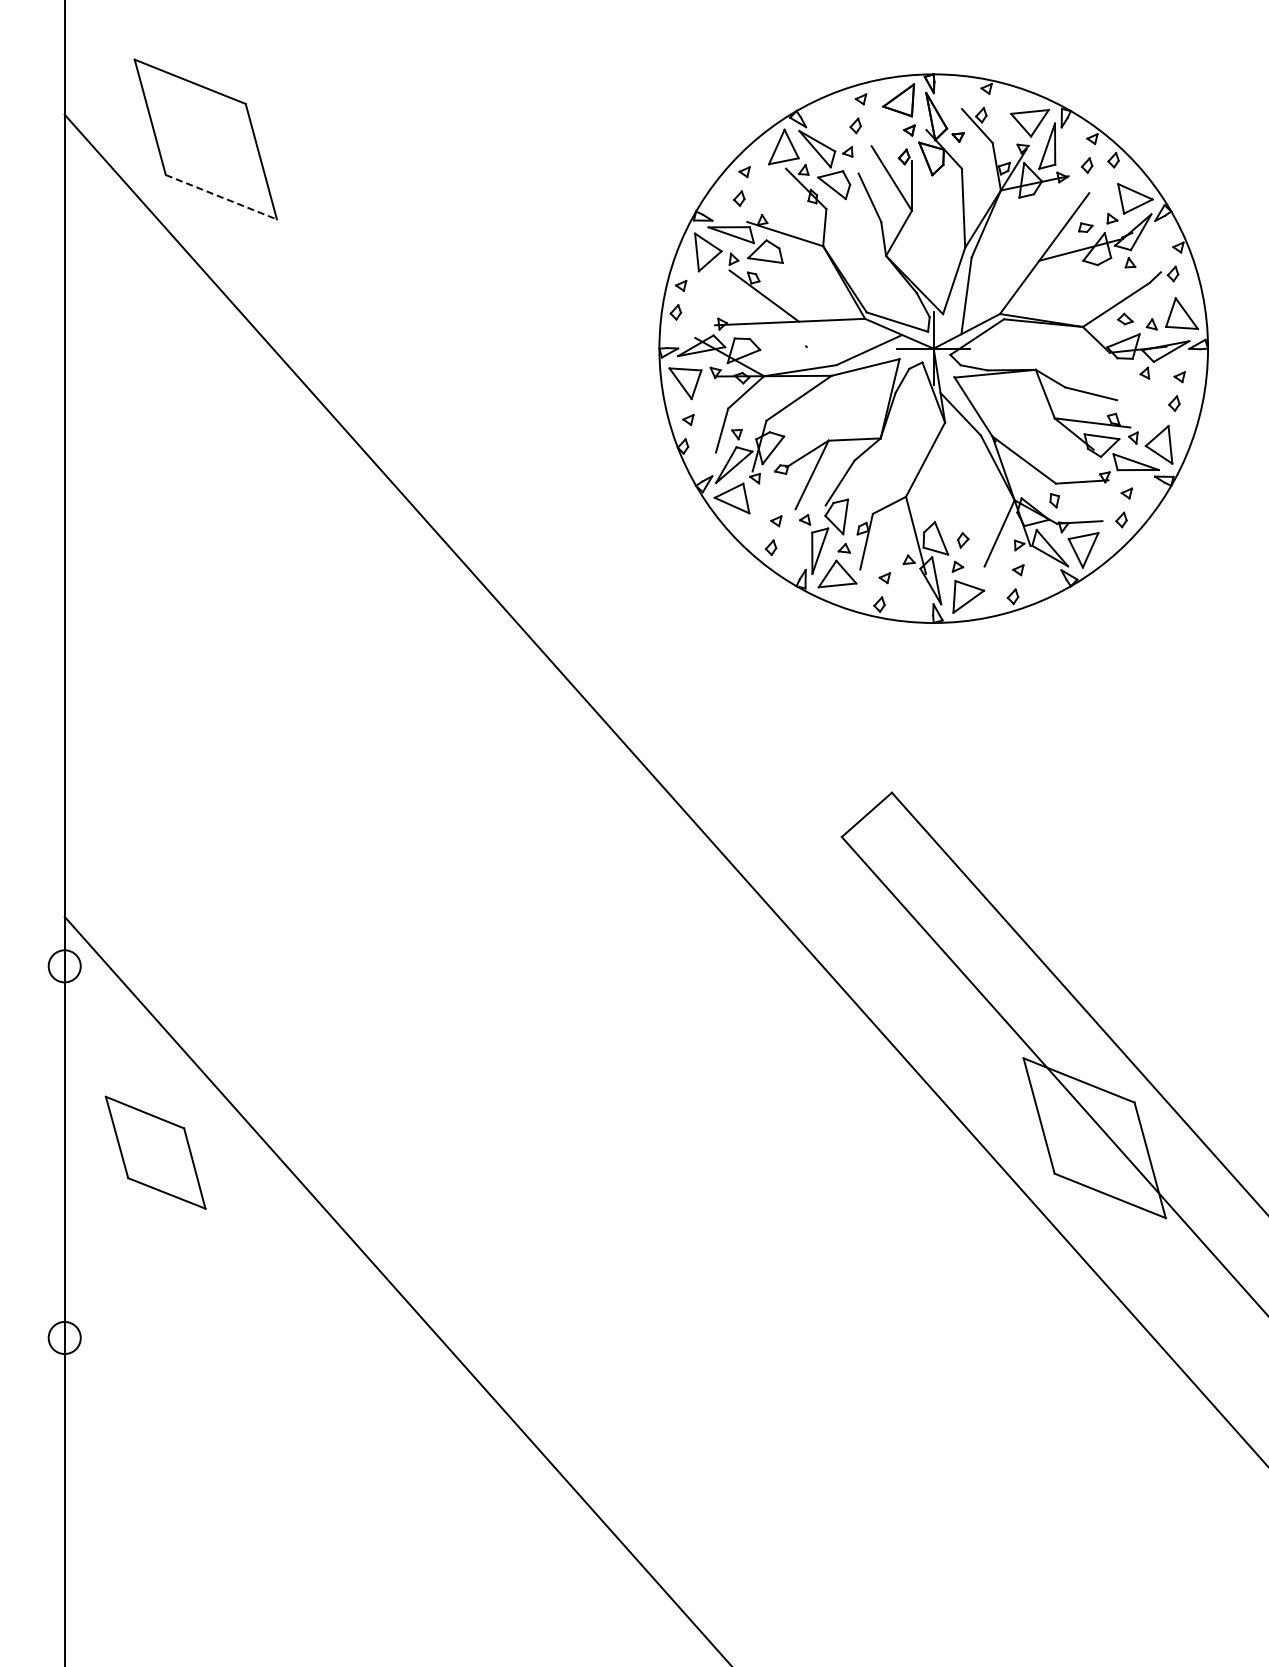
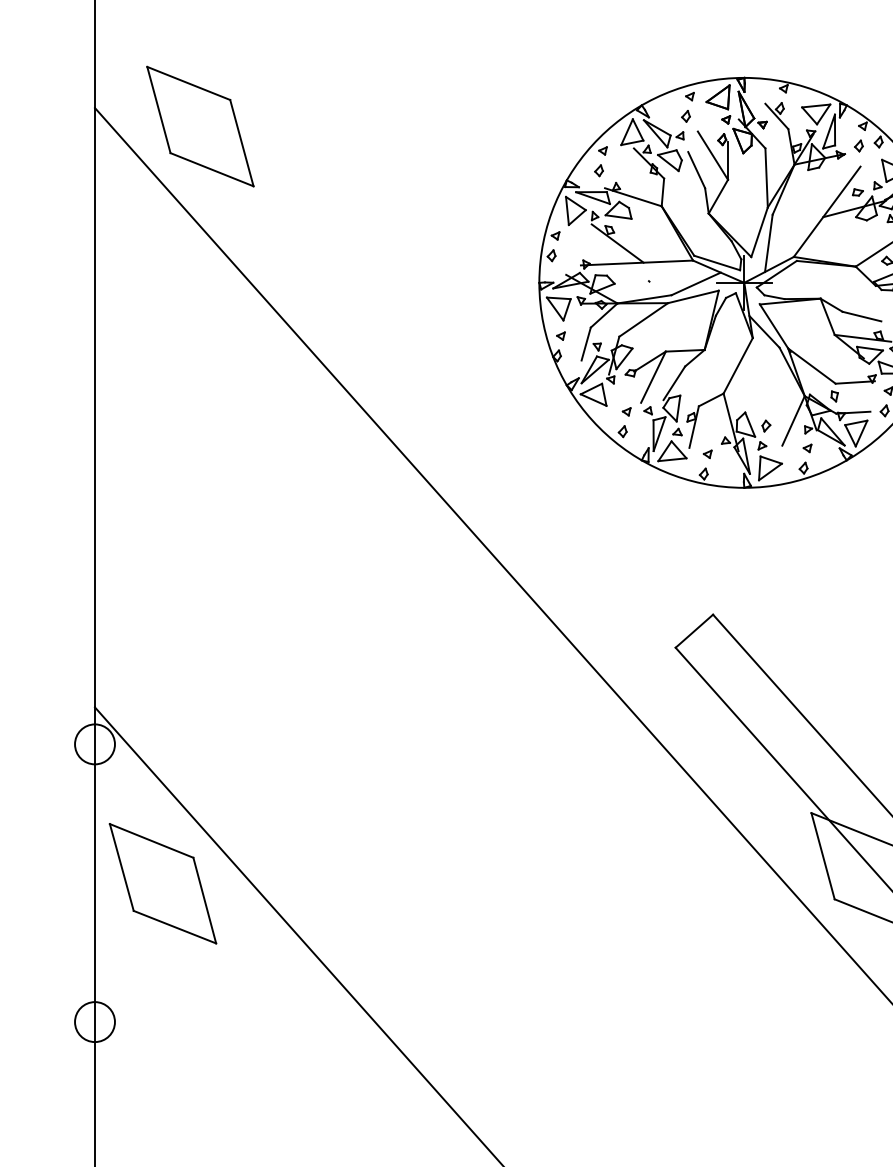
line: (221, 197) -> (212, 169), dashed -> solid
circle: (64, 966) -> (94, 744), size x1.67
part: (155, 1152) -> (162, 883), size x1.43
circle: (64, 1337) -> (94, 1021), size x1.67

